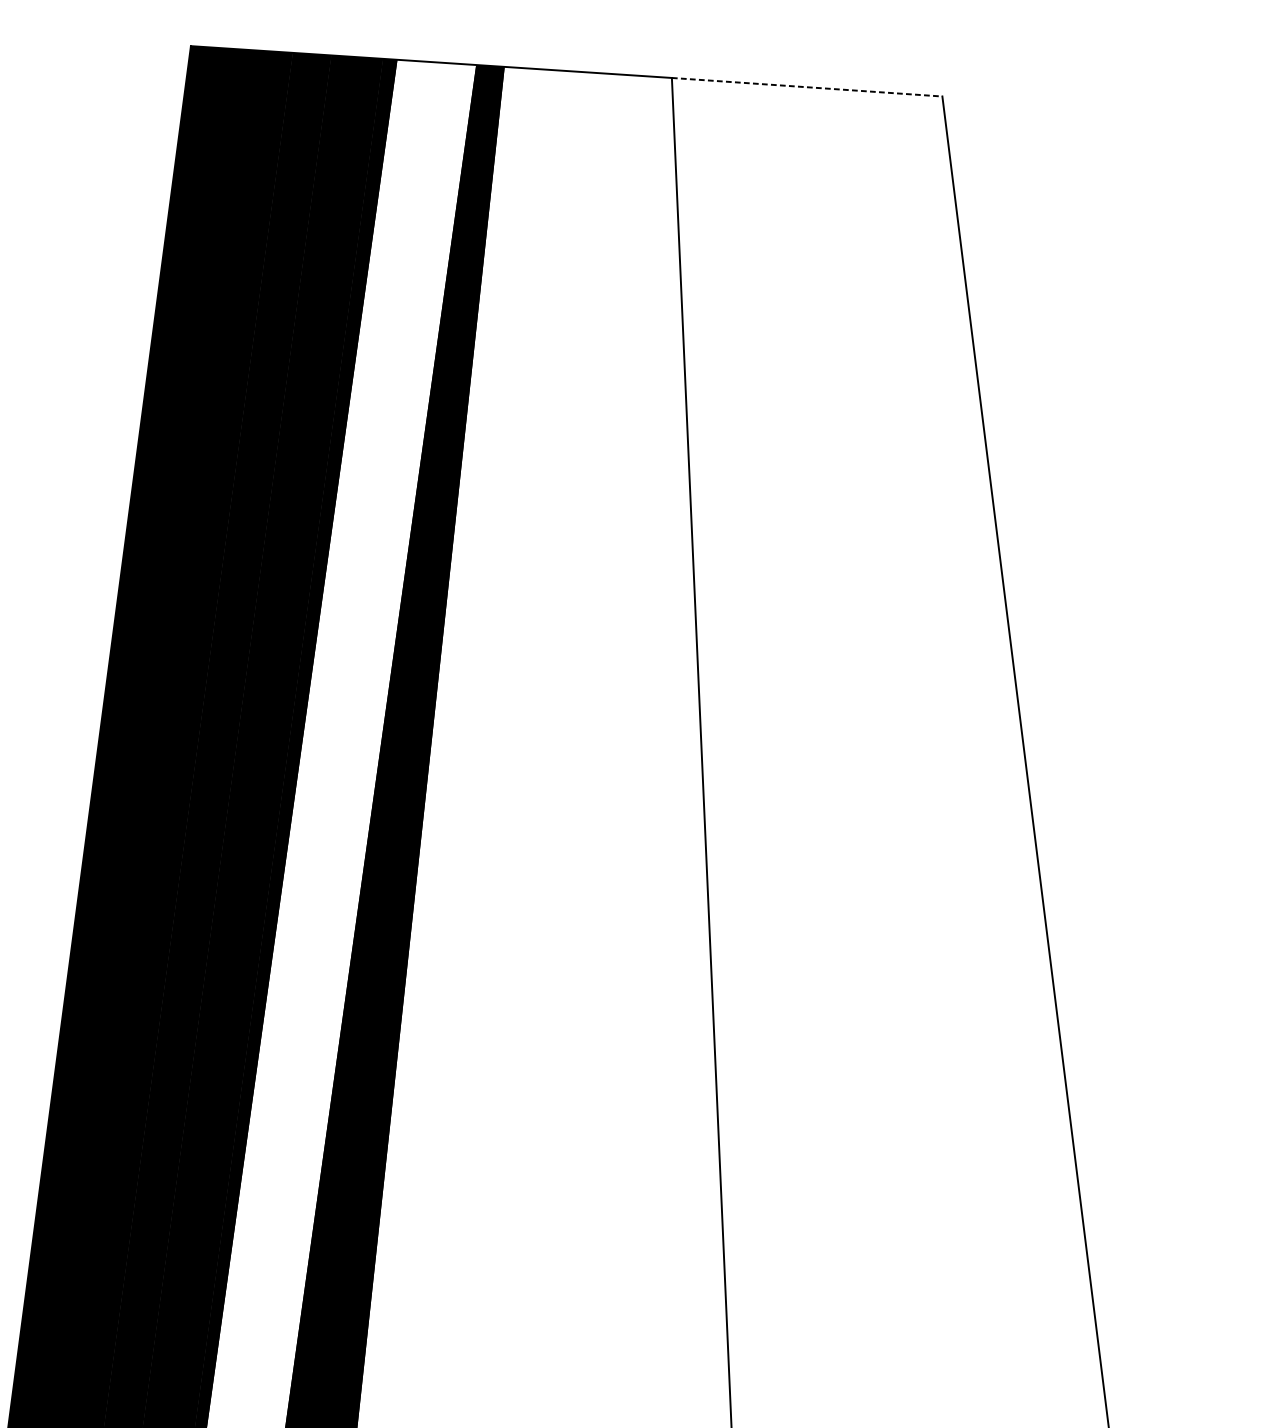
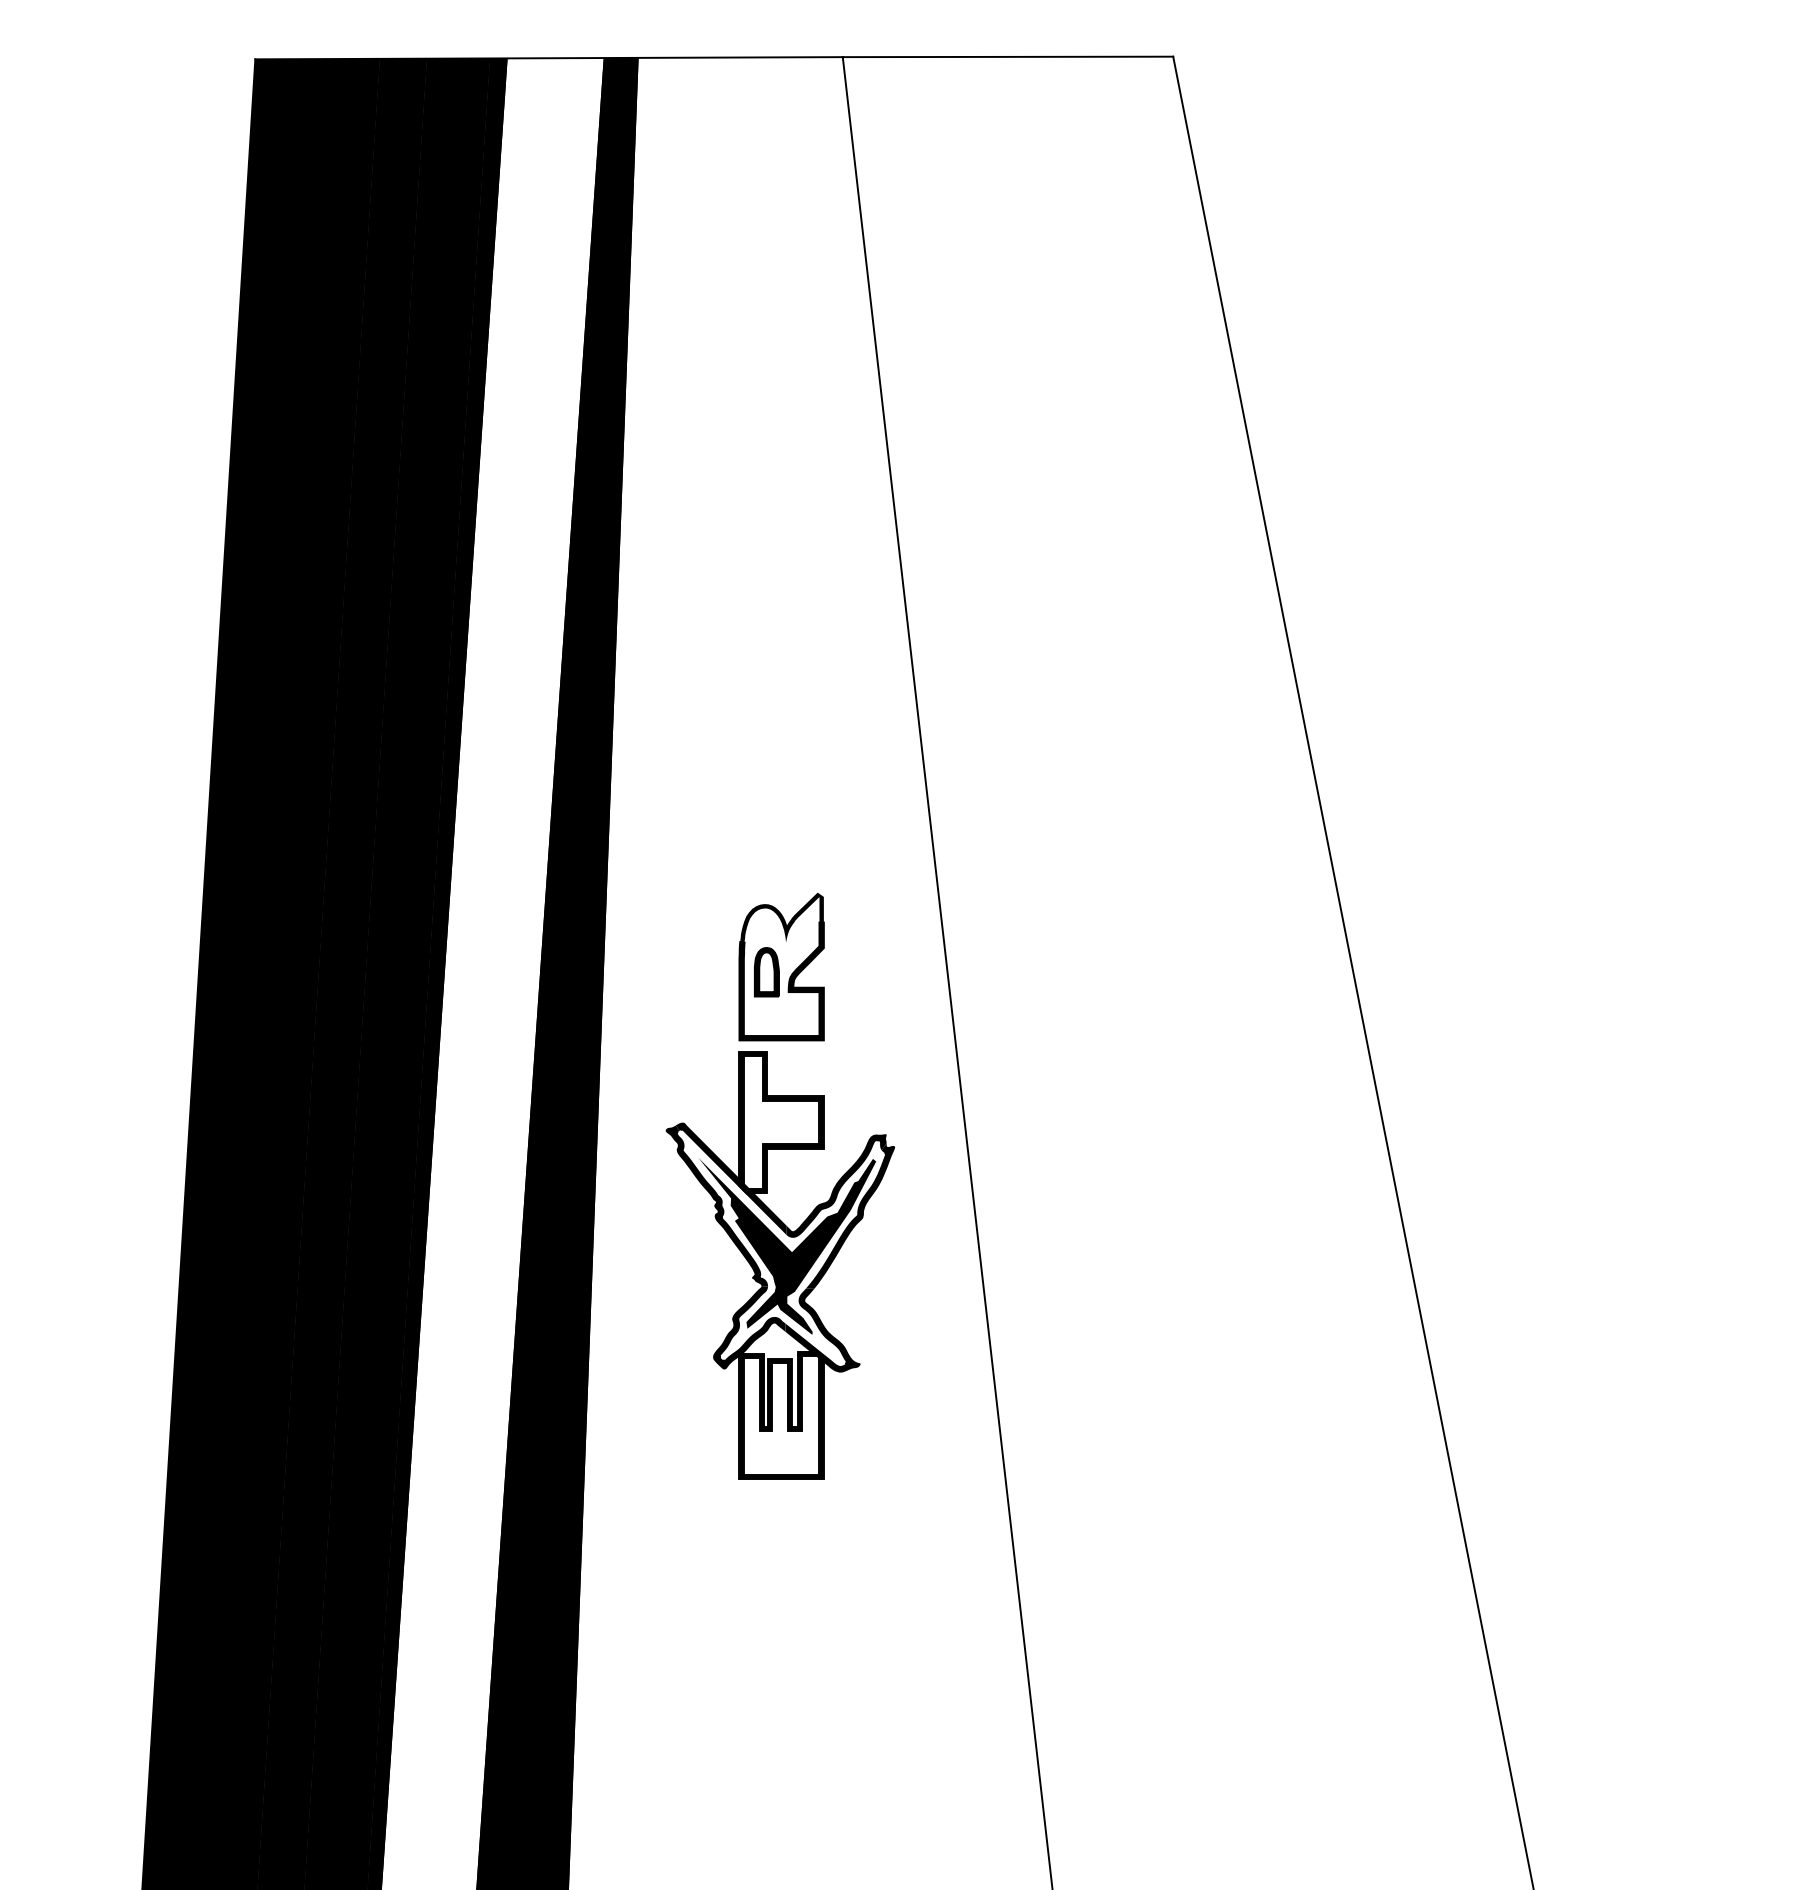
line: (807, 86) -> (1008, 56), dashed -> solid
part: (545, 997) -> (767, 1185), added

